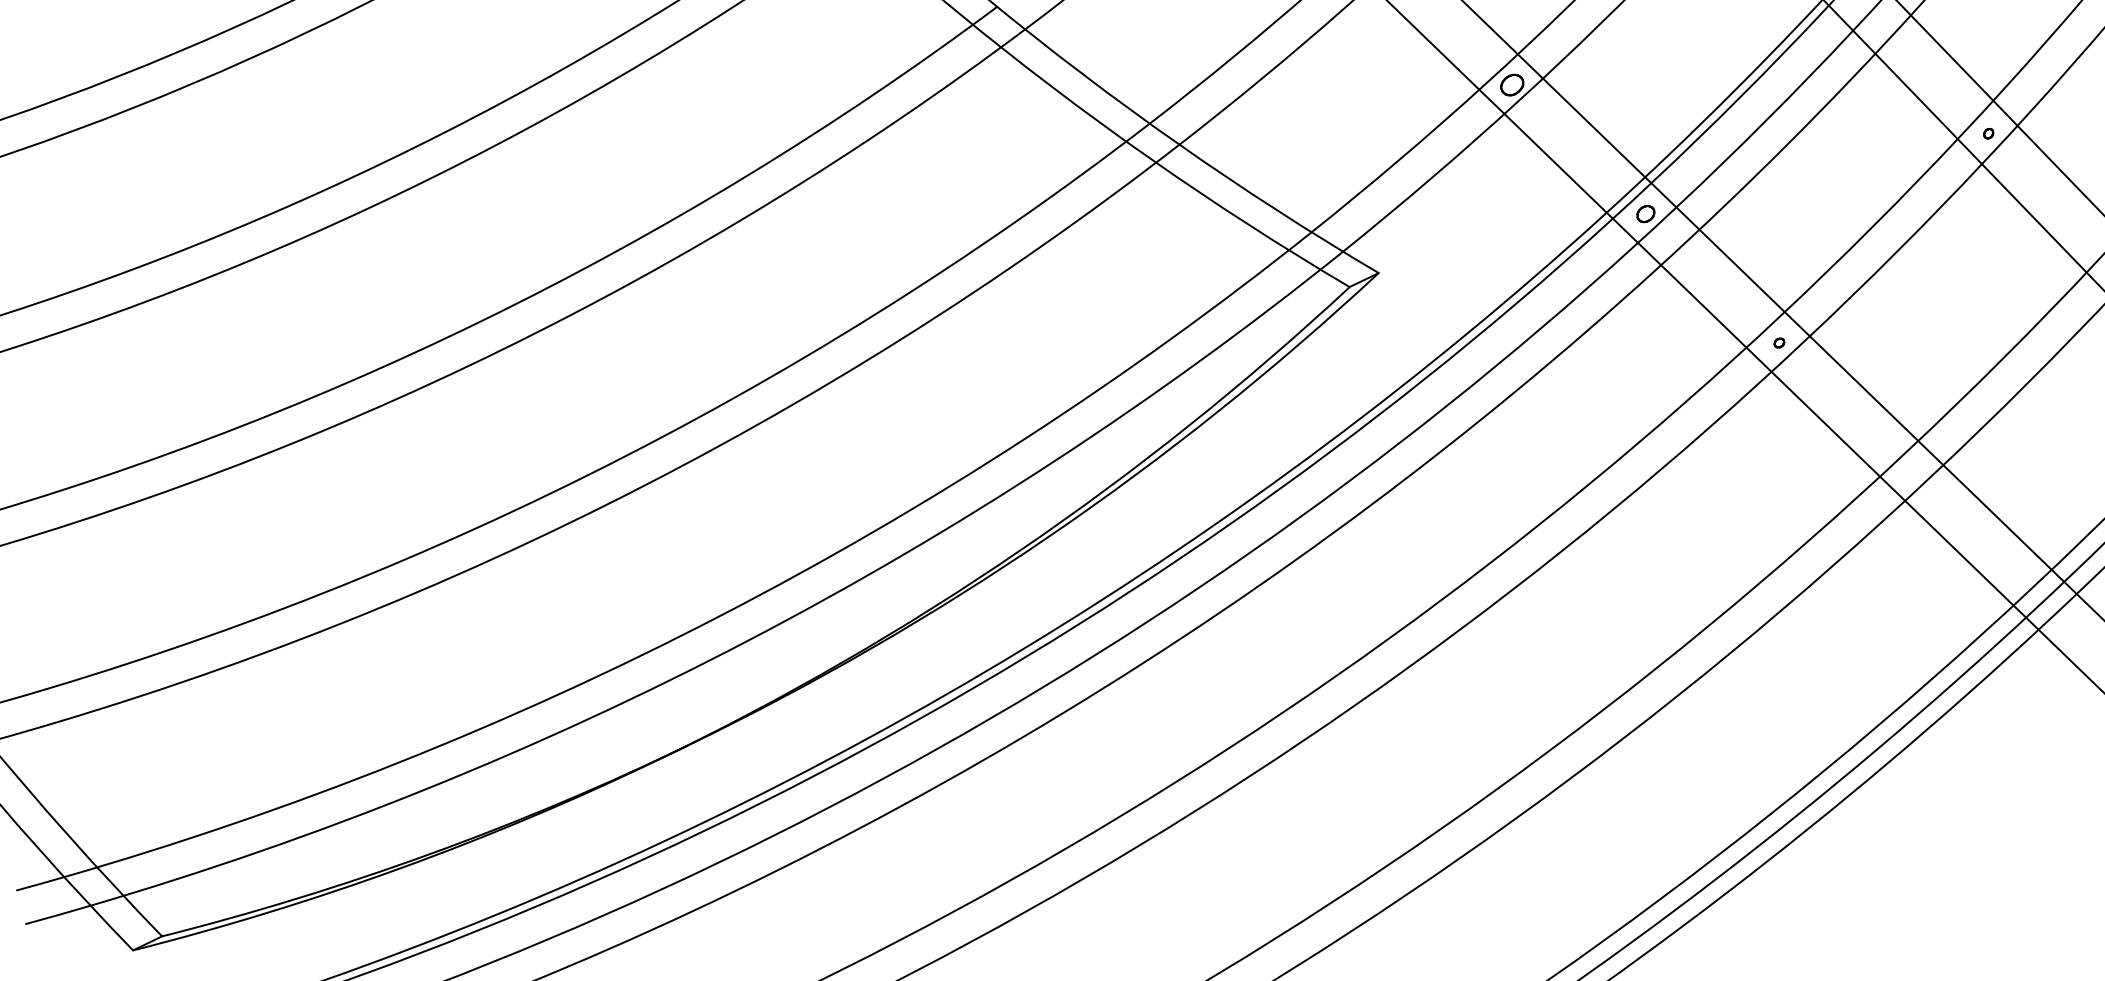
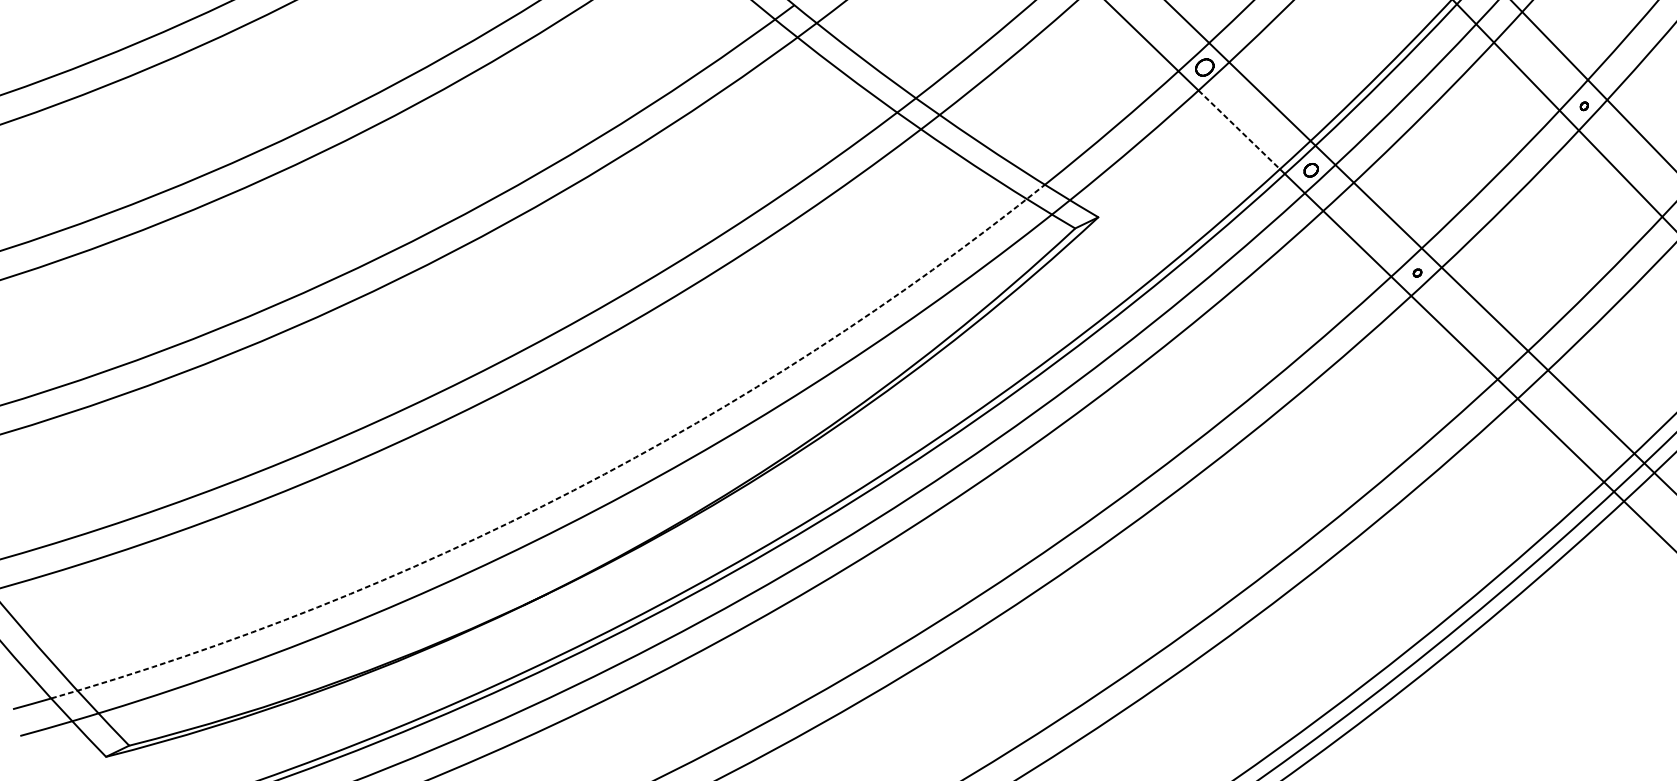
line: (1555, 163) -> (1239, 130), solid -> dashed
arc: (719, 616) -> (573, 490), solid -> dashed

